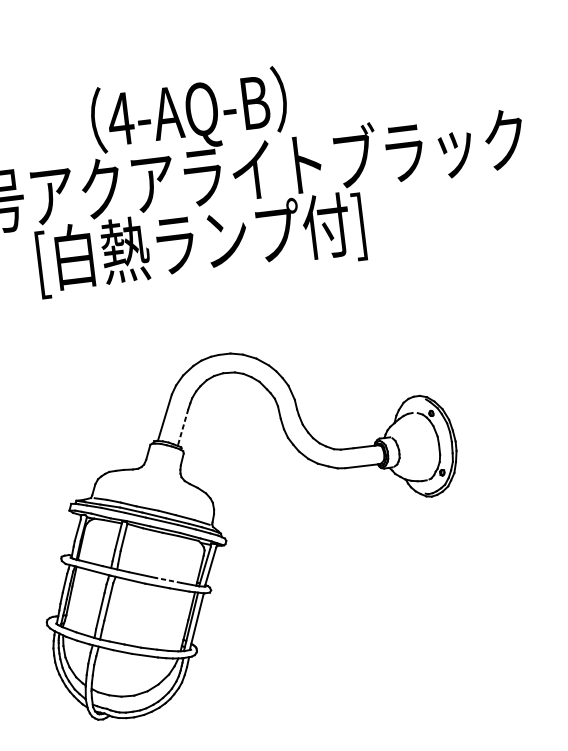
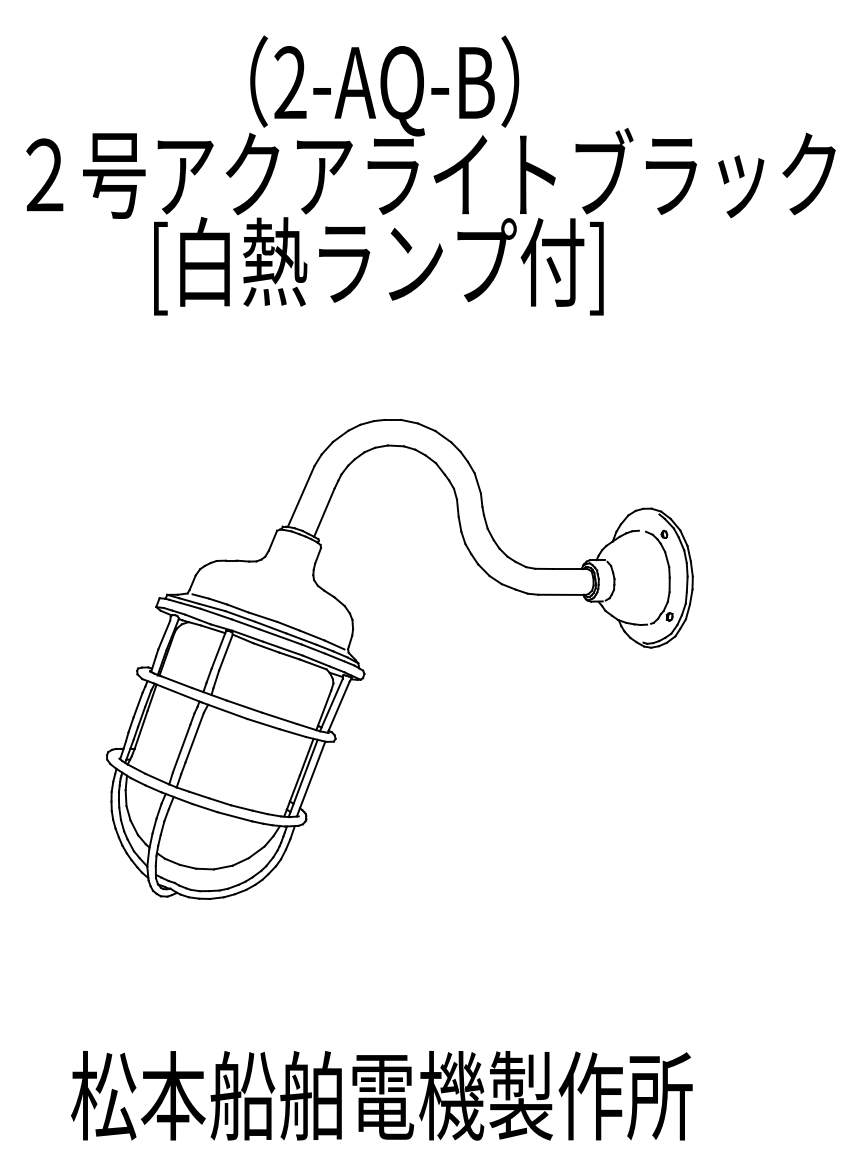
text: (120, 118) -> (289, 82), 4-AQ-B -> 2-AQ-B
line: (183, 428) -> (324, 513), dashed -> solid
line: (168, 580) -> (279, 718), dashed -> solid

